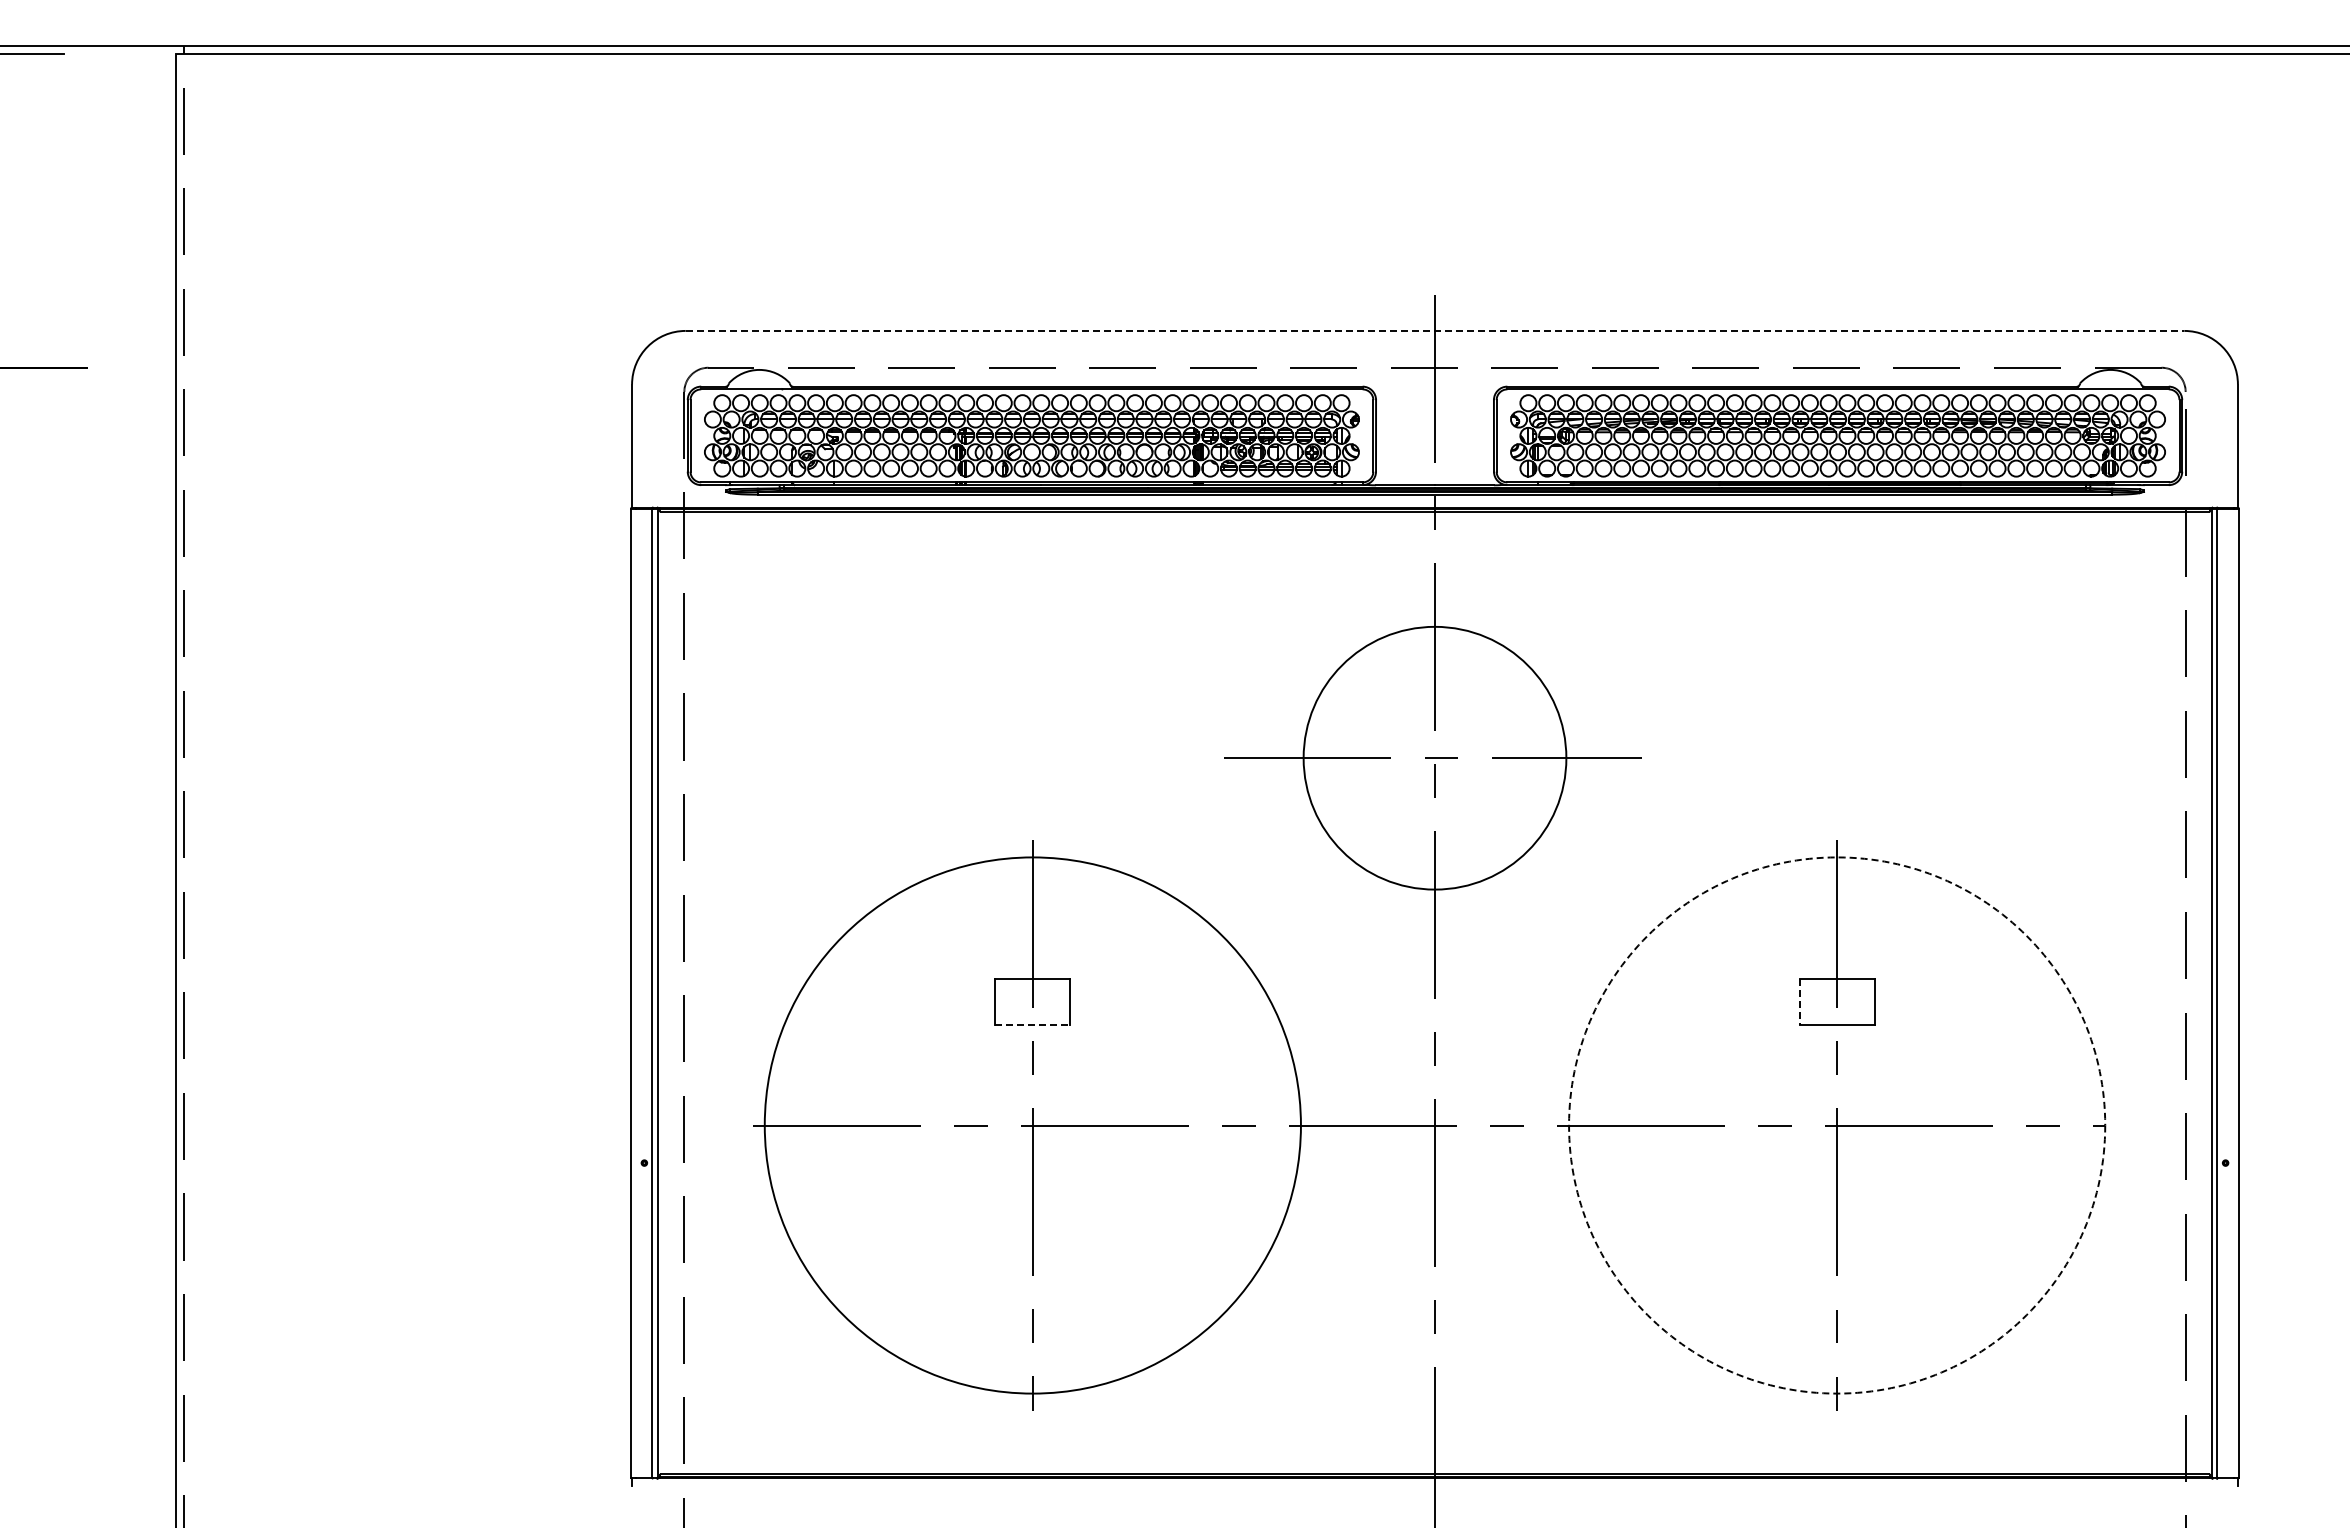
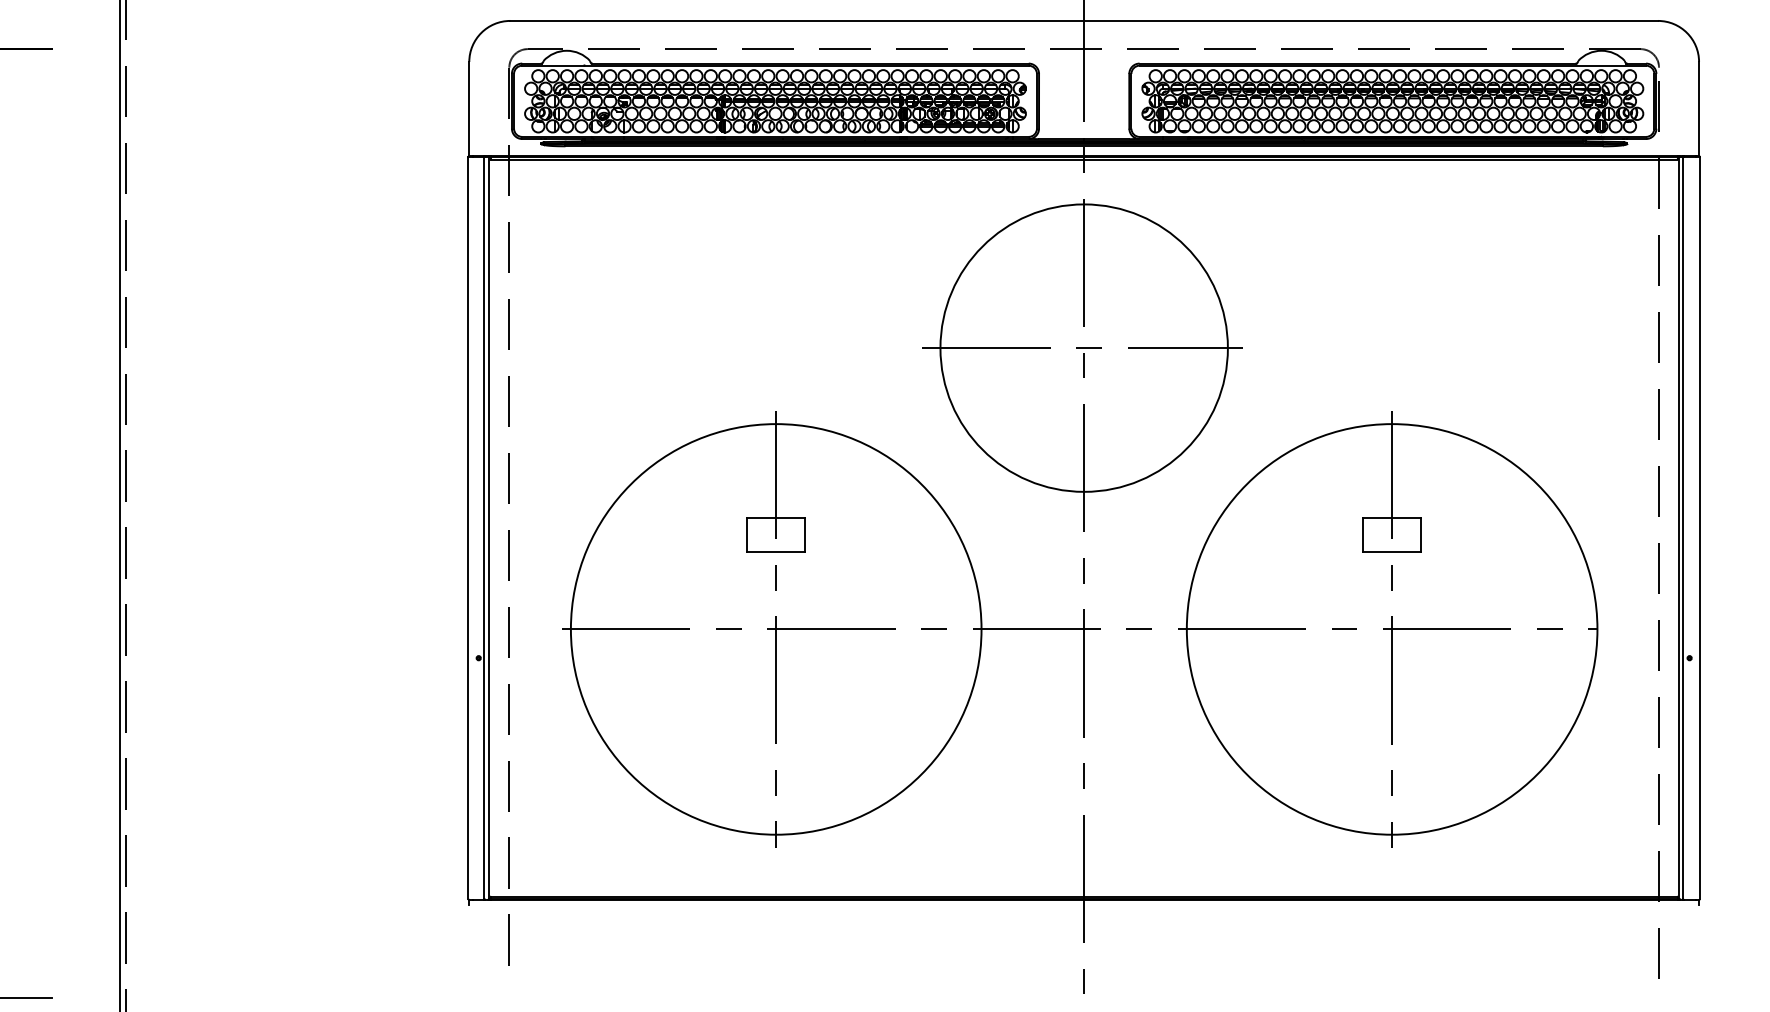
line: (1435, 330) -> (1084, 20), dashed -> solid
circle: (1434, 757) -> (1083, 347), size x1.43
line: (1799, 1002) -> (1363, 535), dashed -> solid
line: (1032, 1024) -> (775, 552), dashed -> solid
circle: (1837, 1125) -> (1392, 629), dashed -> solid

